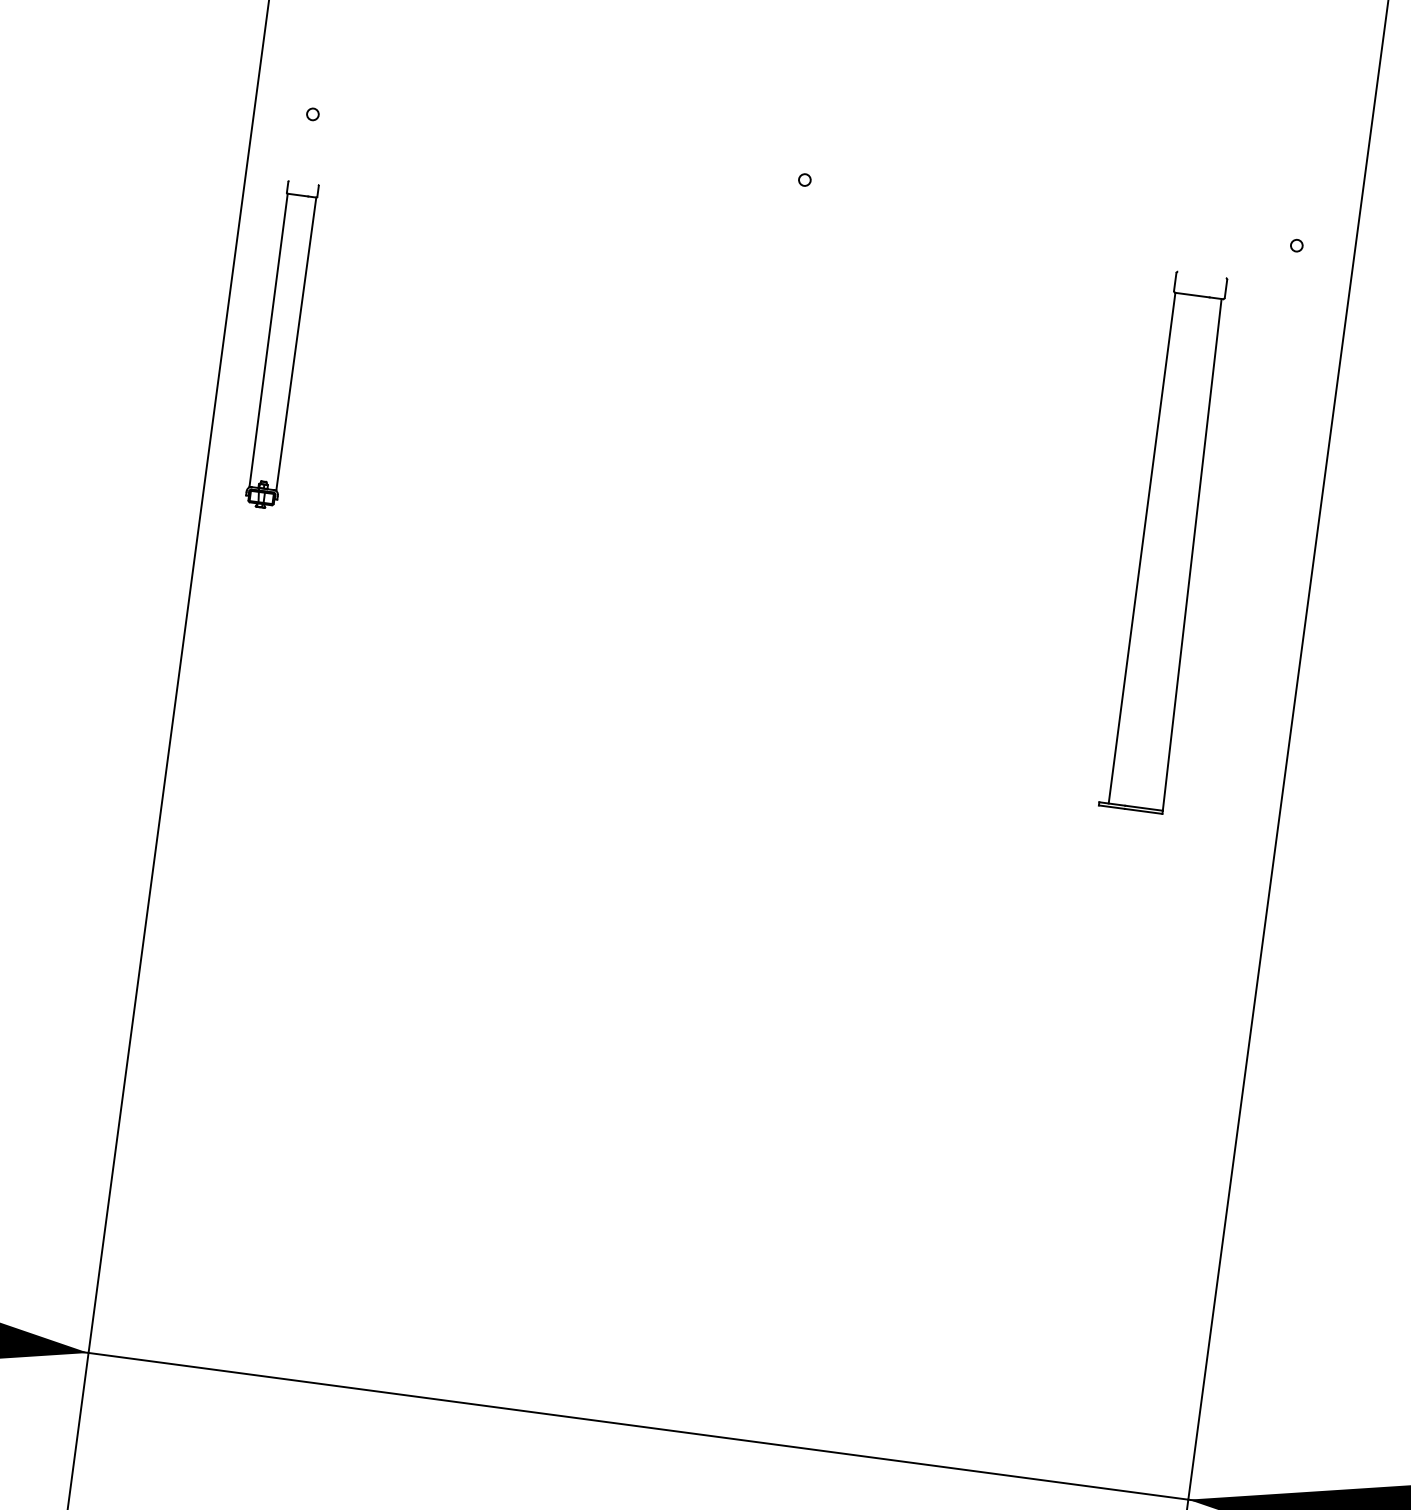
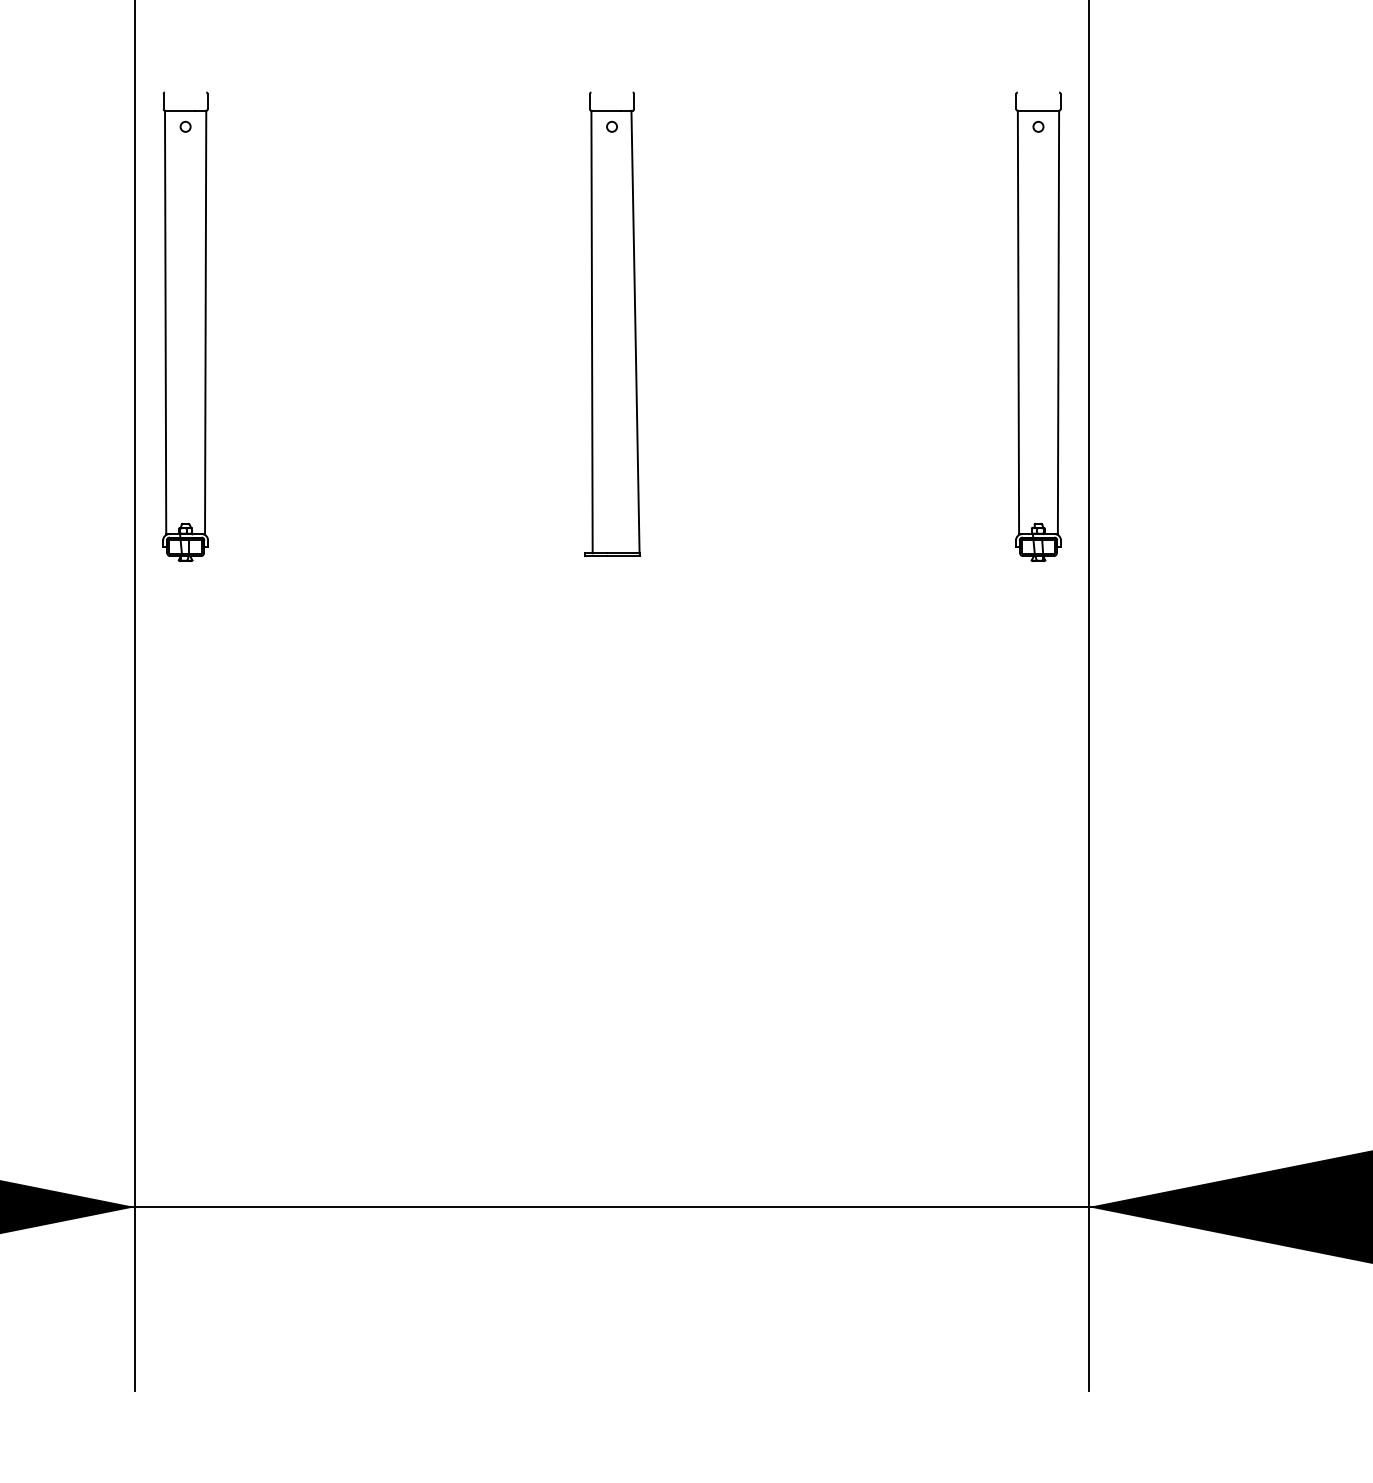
part: (282, 344) -> (185, 326), size x1.67
part: (1266, 476) -> (1038, 326), added
part: (1166, 541) -> (612, 323), moved

